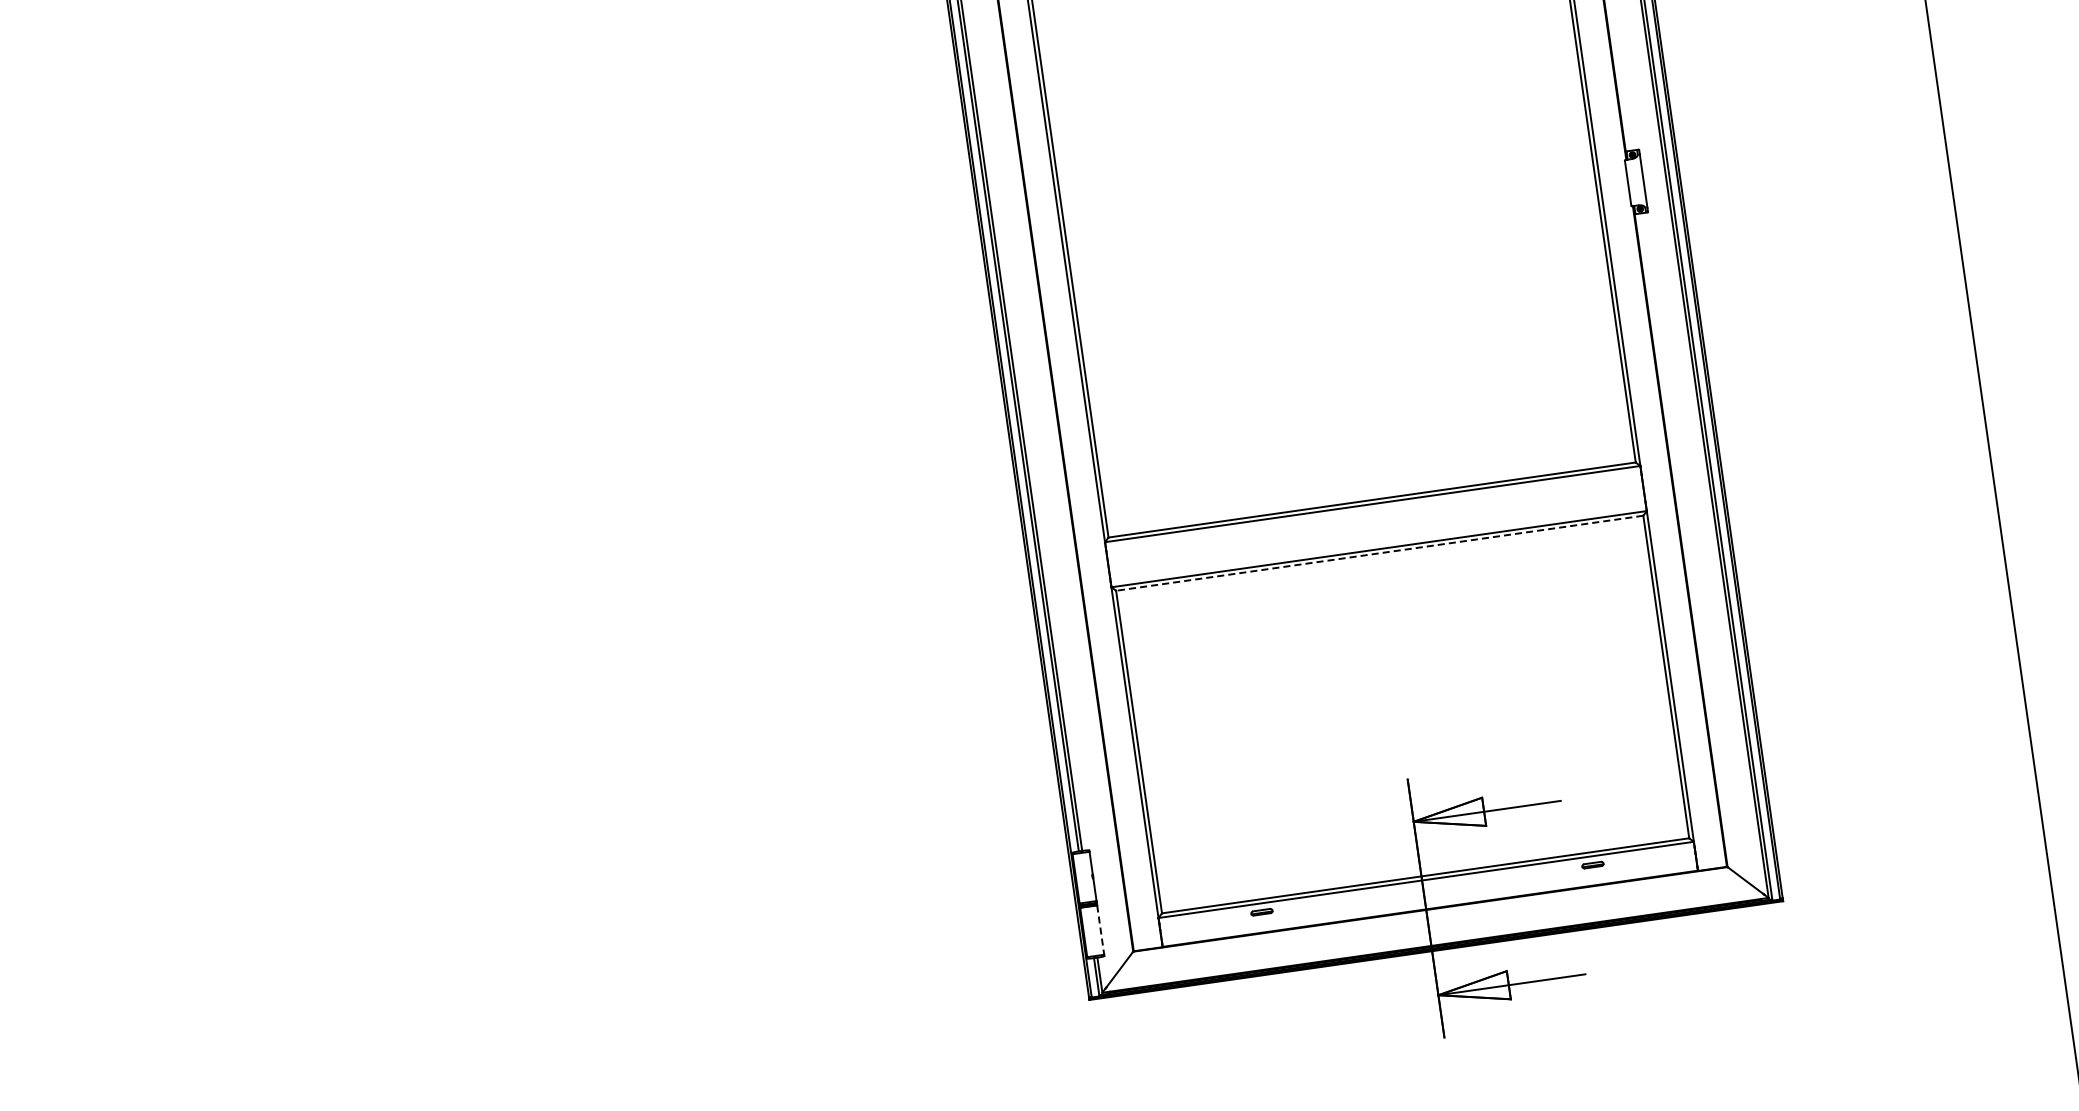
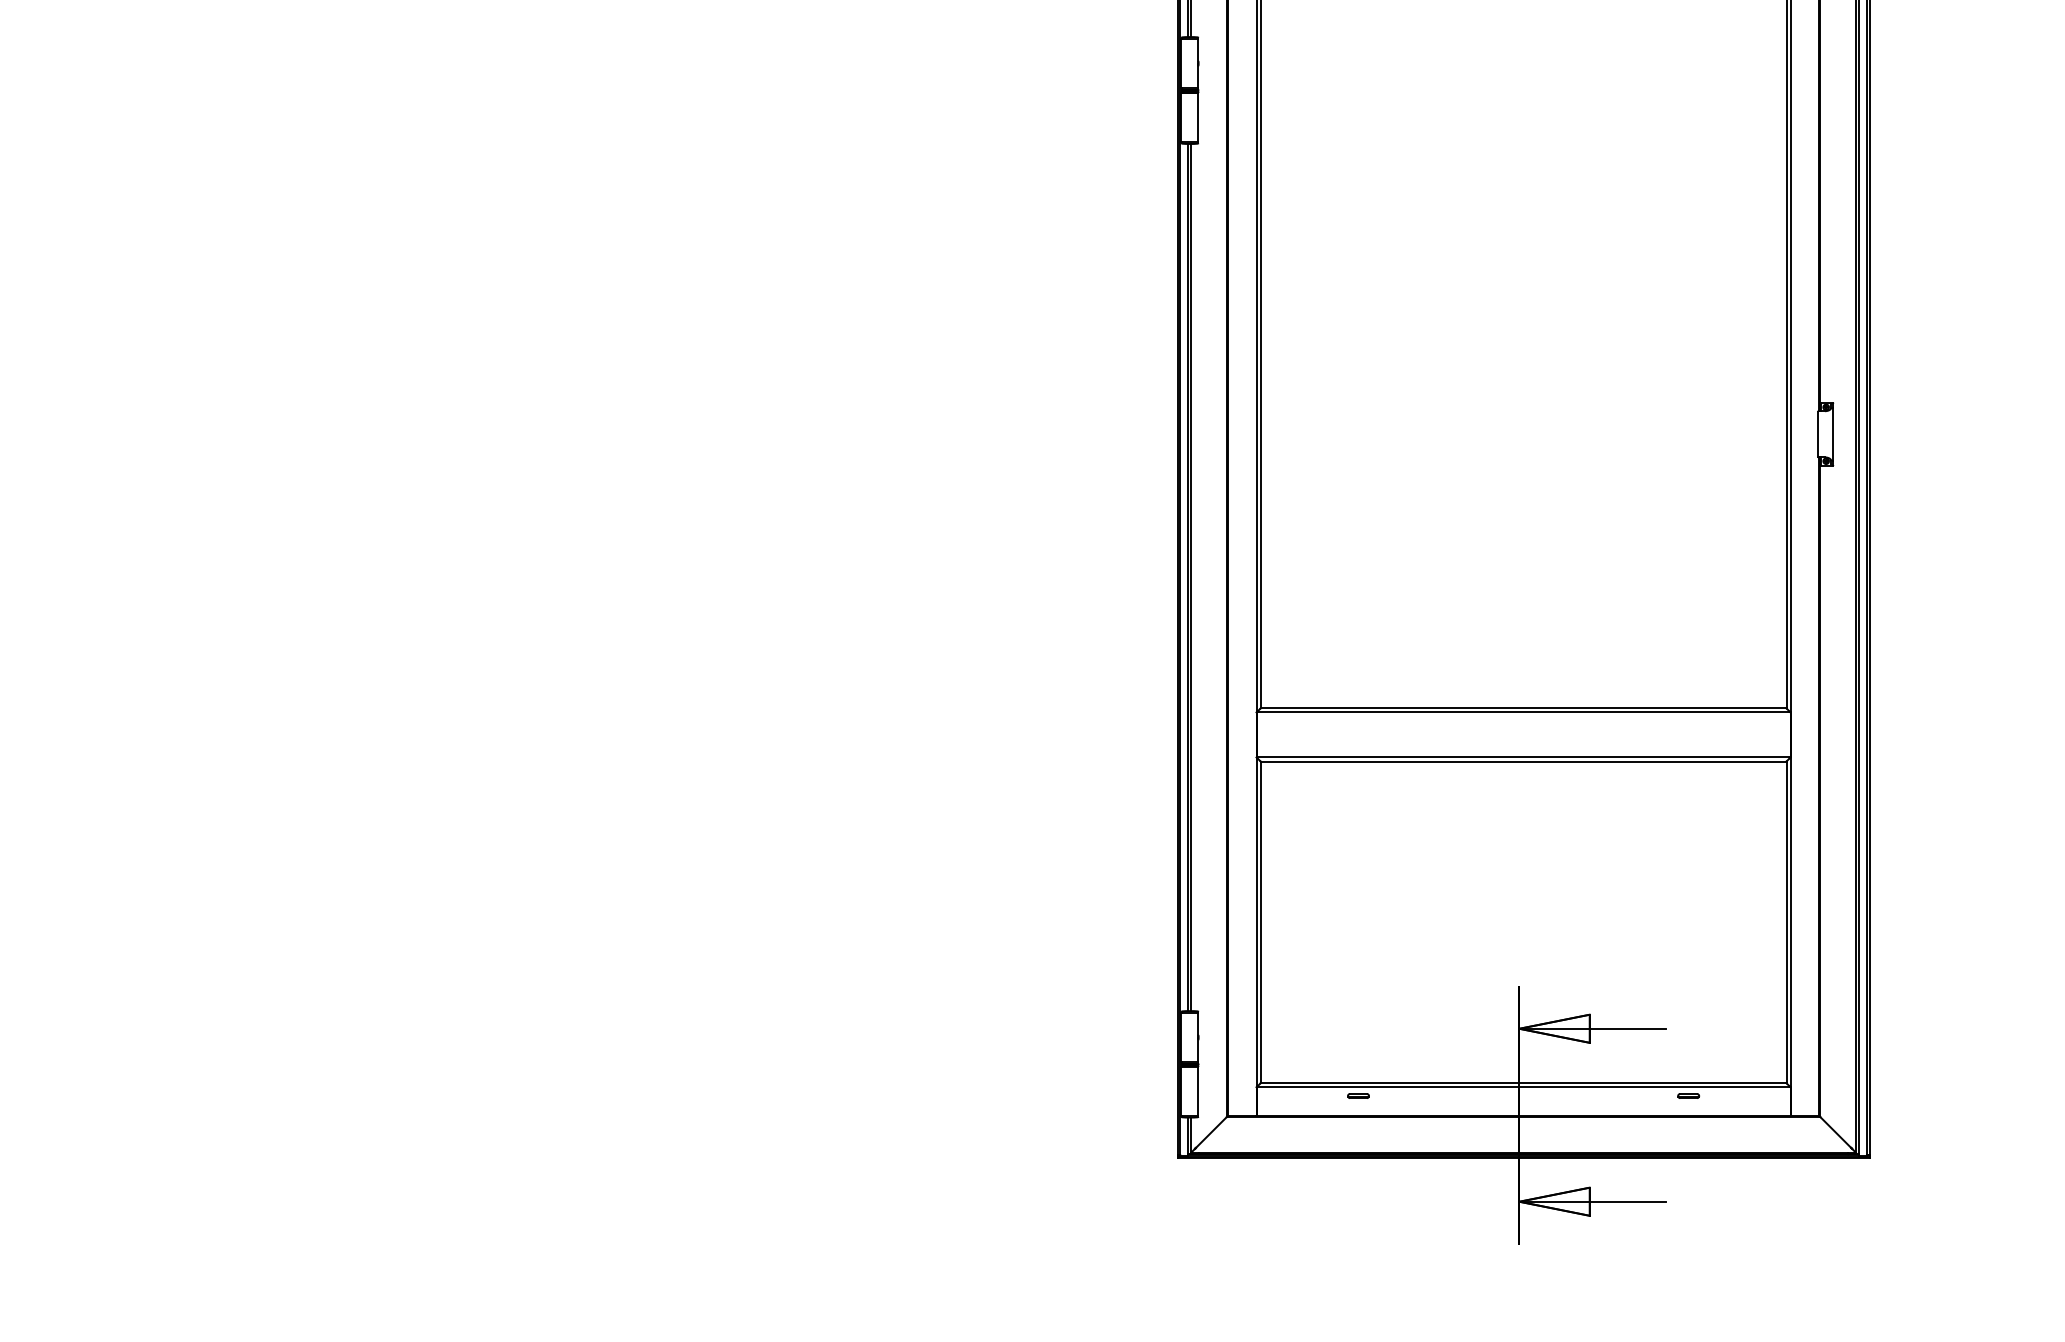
line: (1379, 553) -> (1523, 761), dashed -> solid
line: (1100, 930) -> (1198, 1091), dashed -> solid

